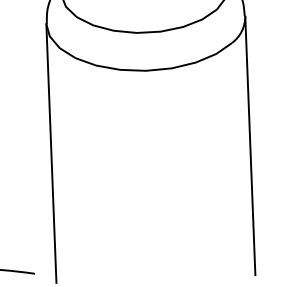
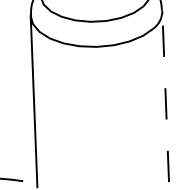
line: (250, 145) -> (165, 96), solid -> dashed

